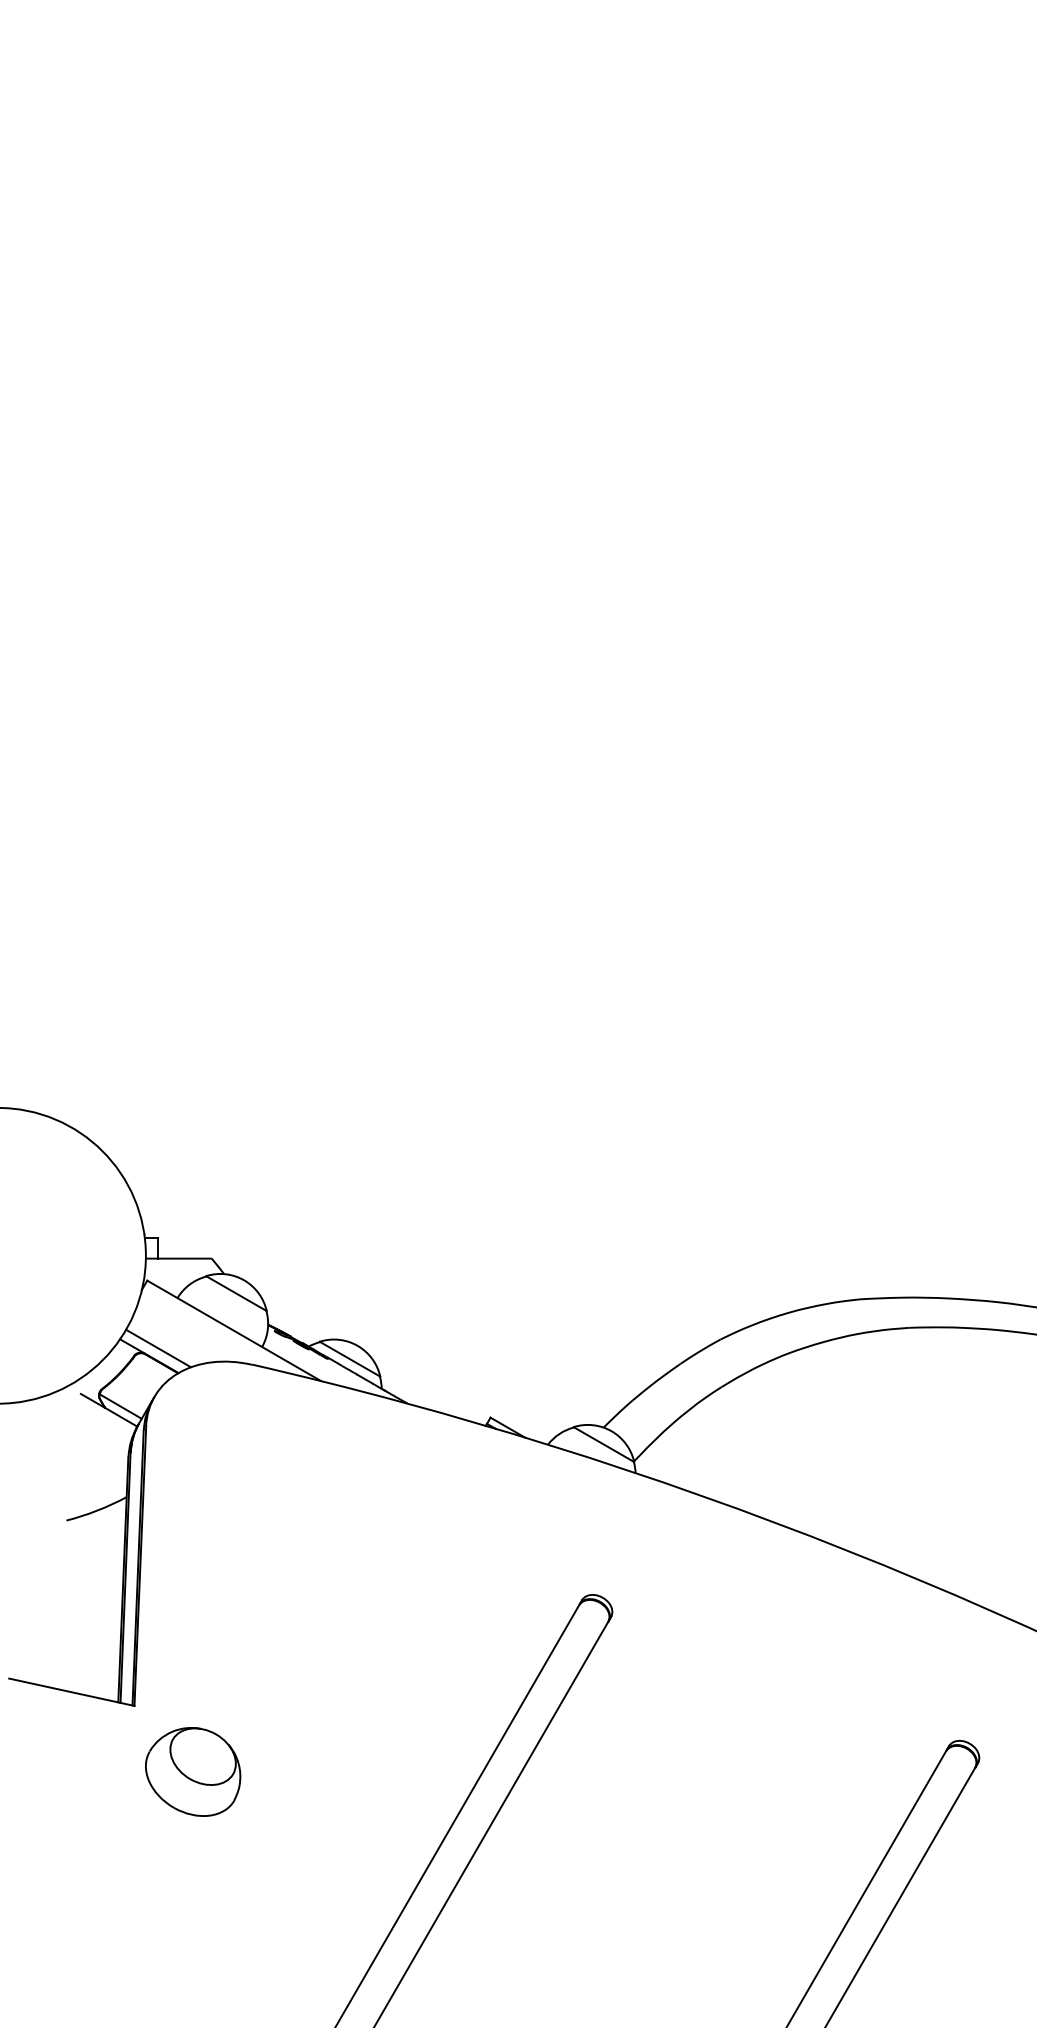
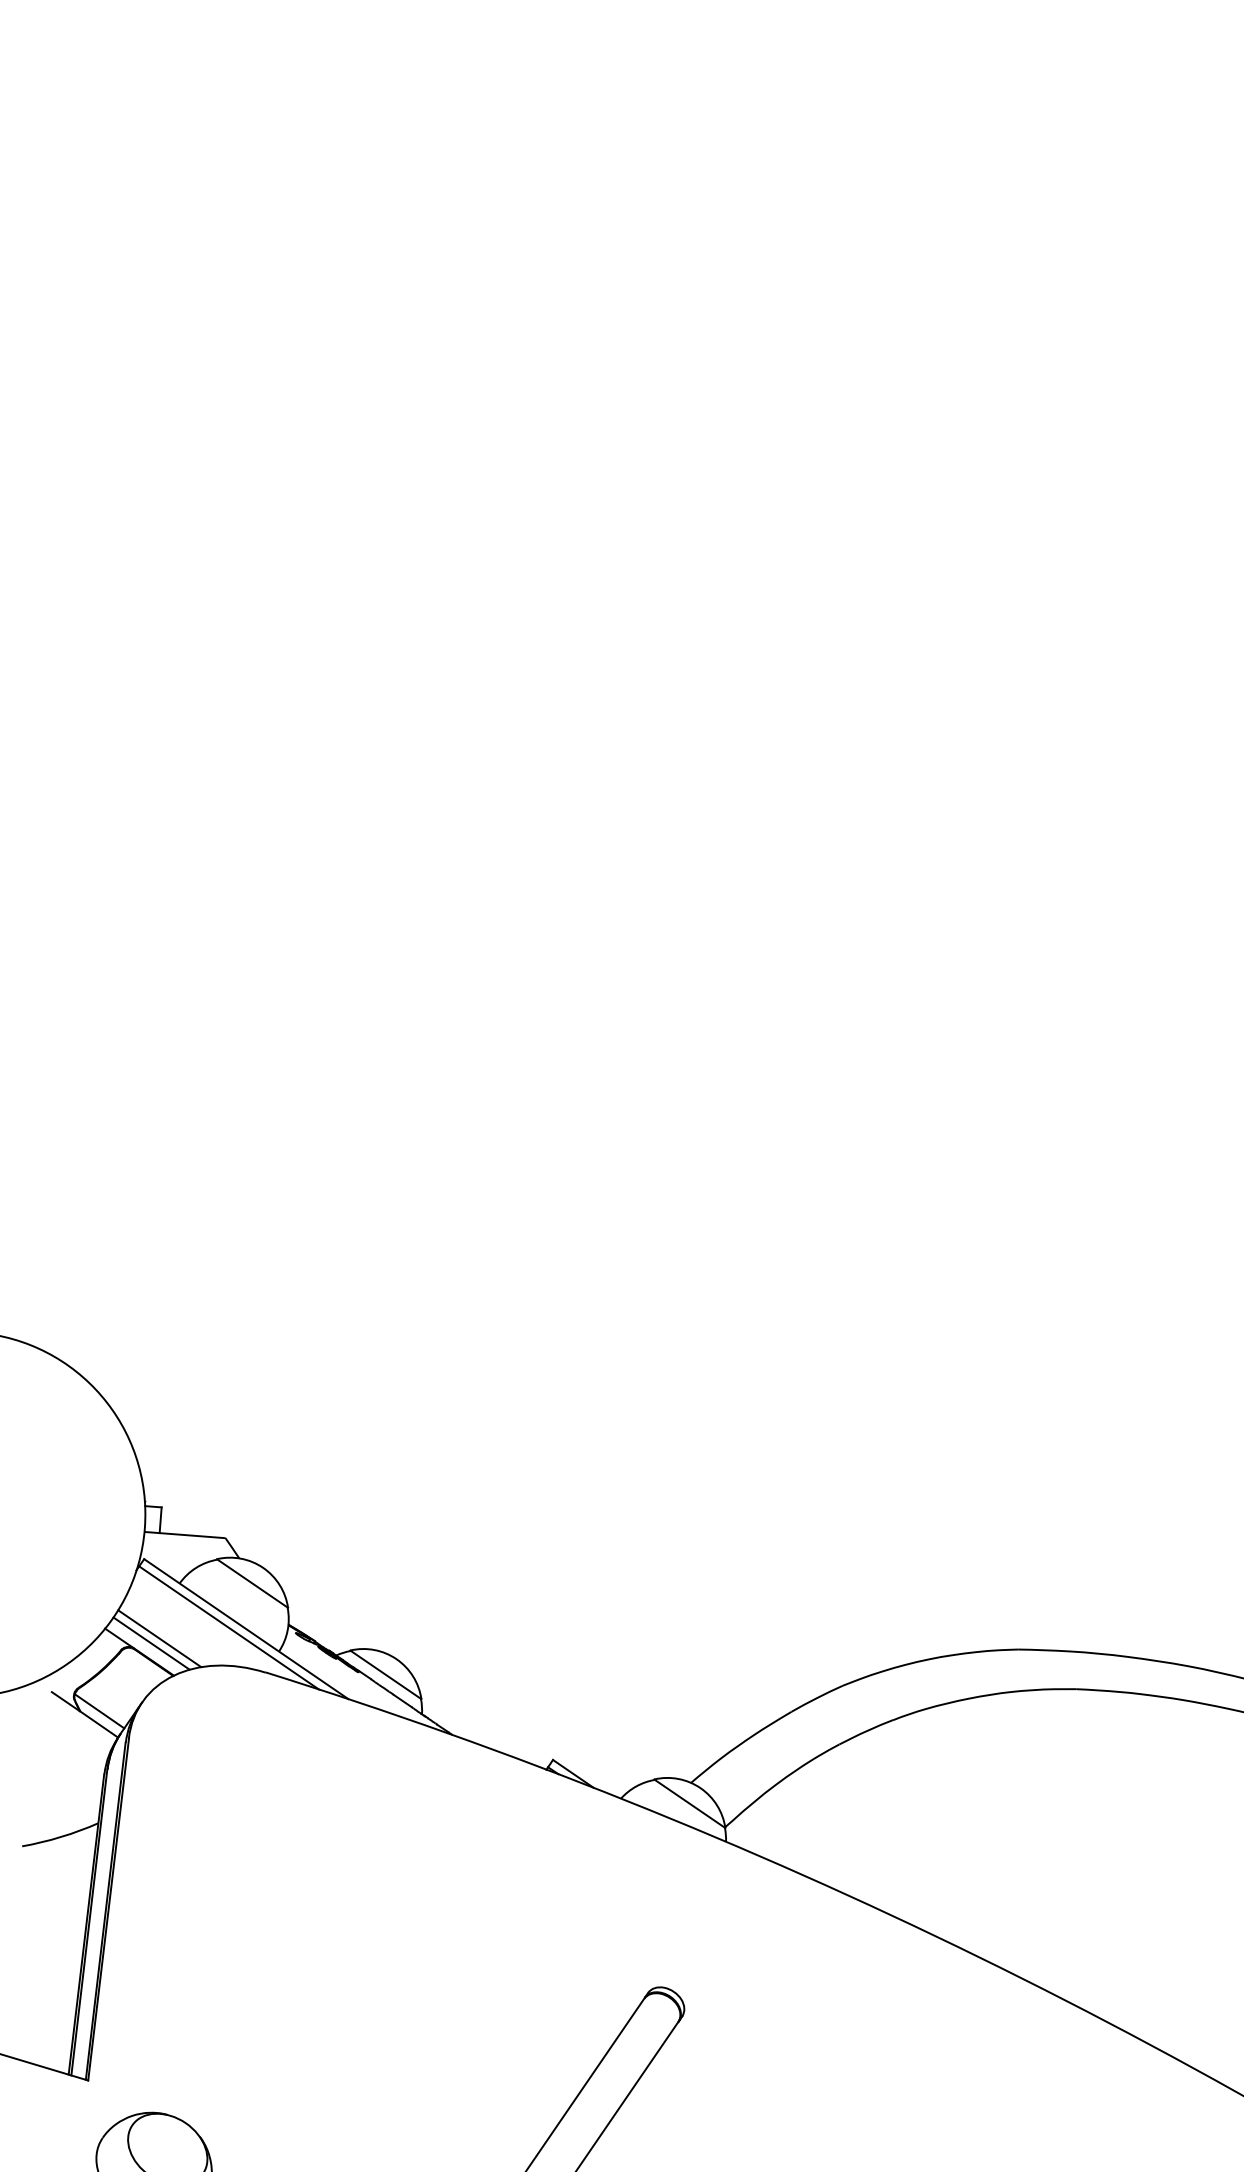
line: (219, 1330) -> (228, 1627), added
line: (164, 1343) -> (159, 1638), added

